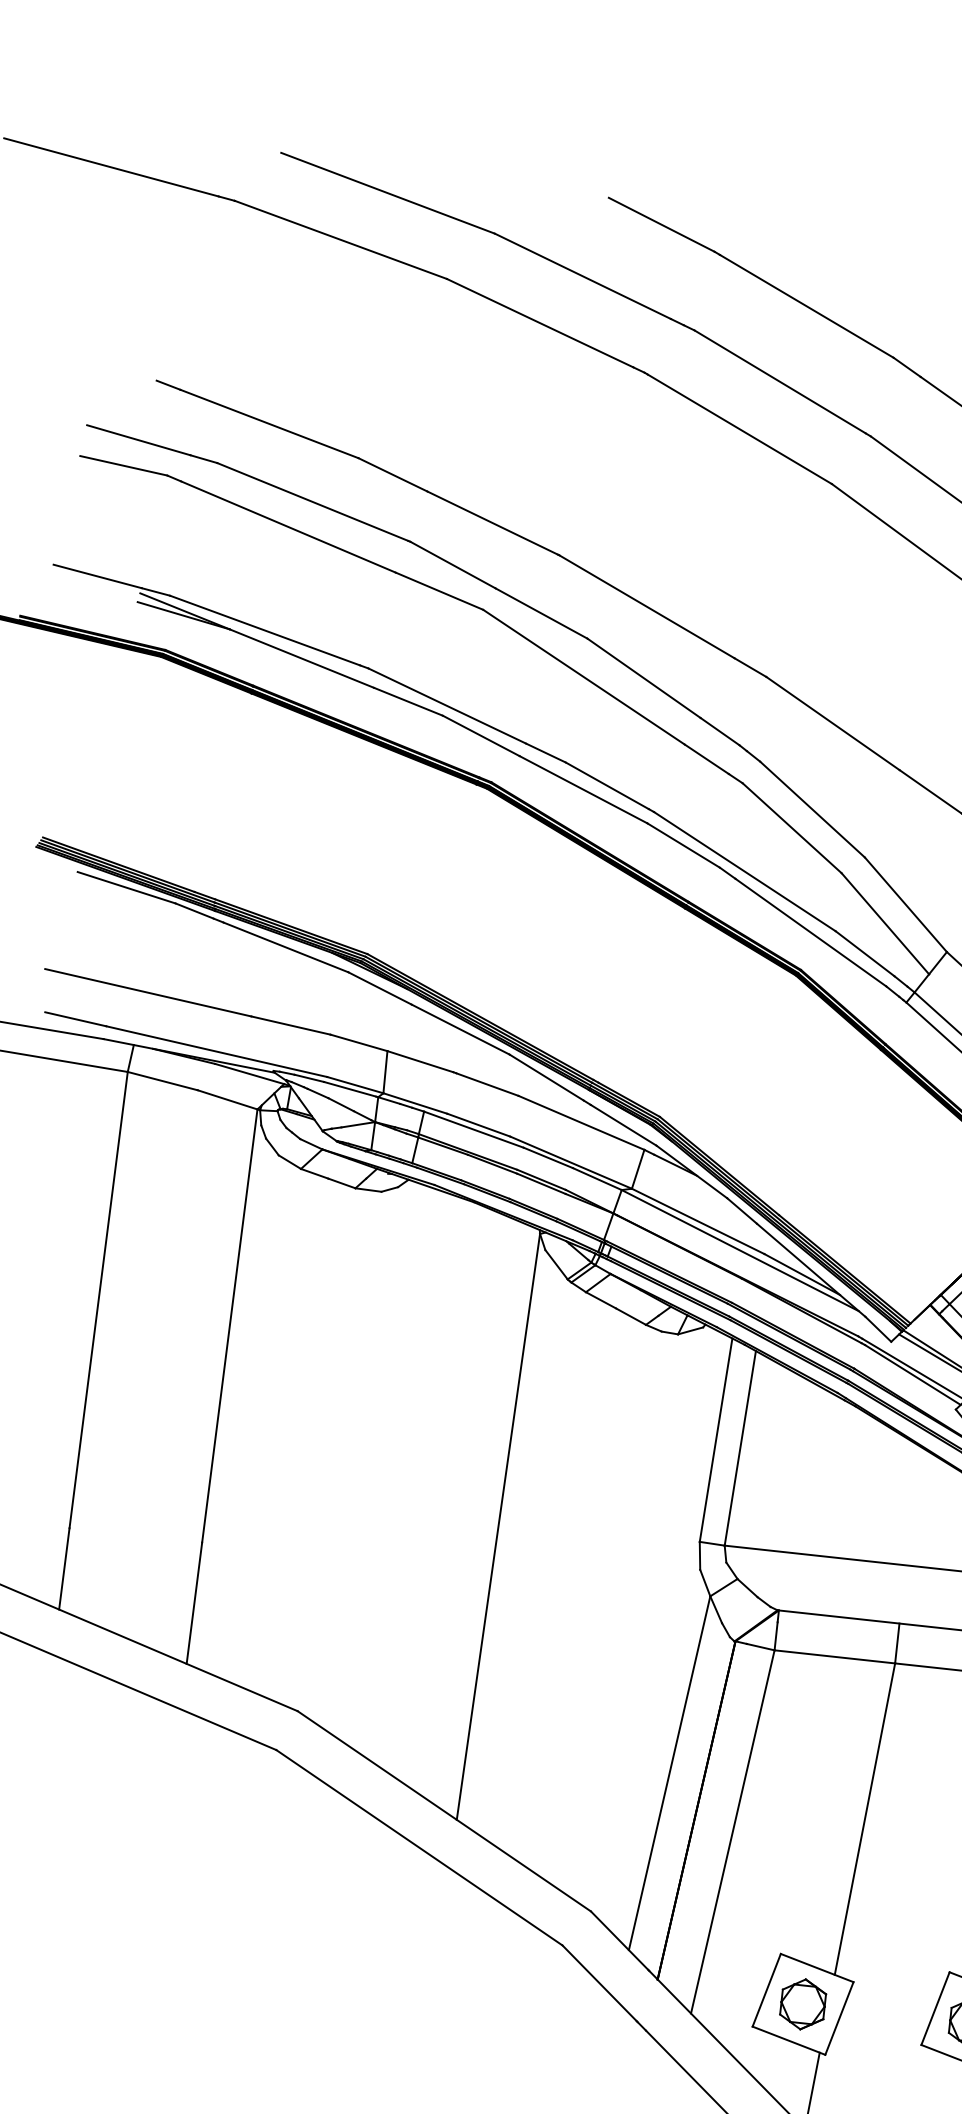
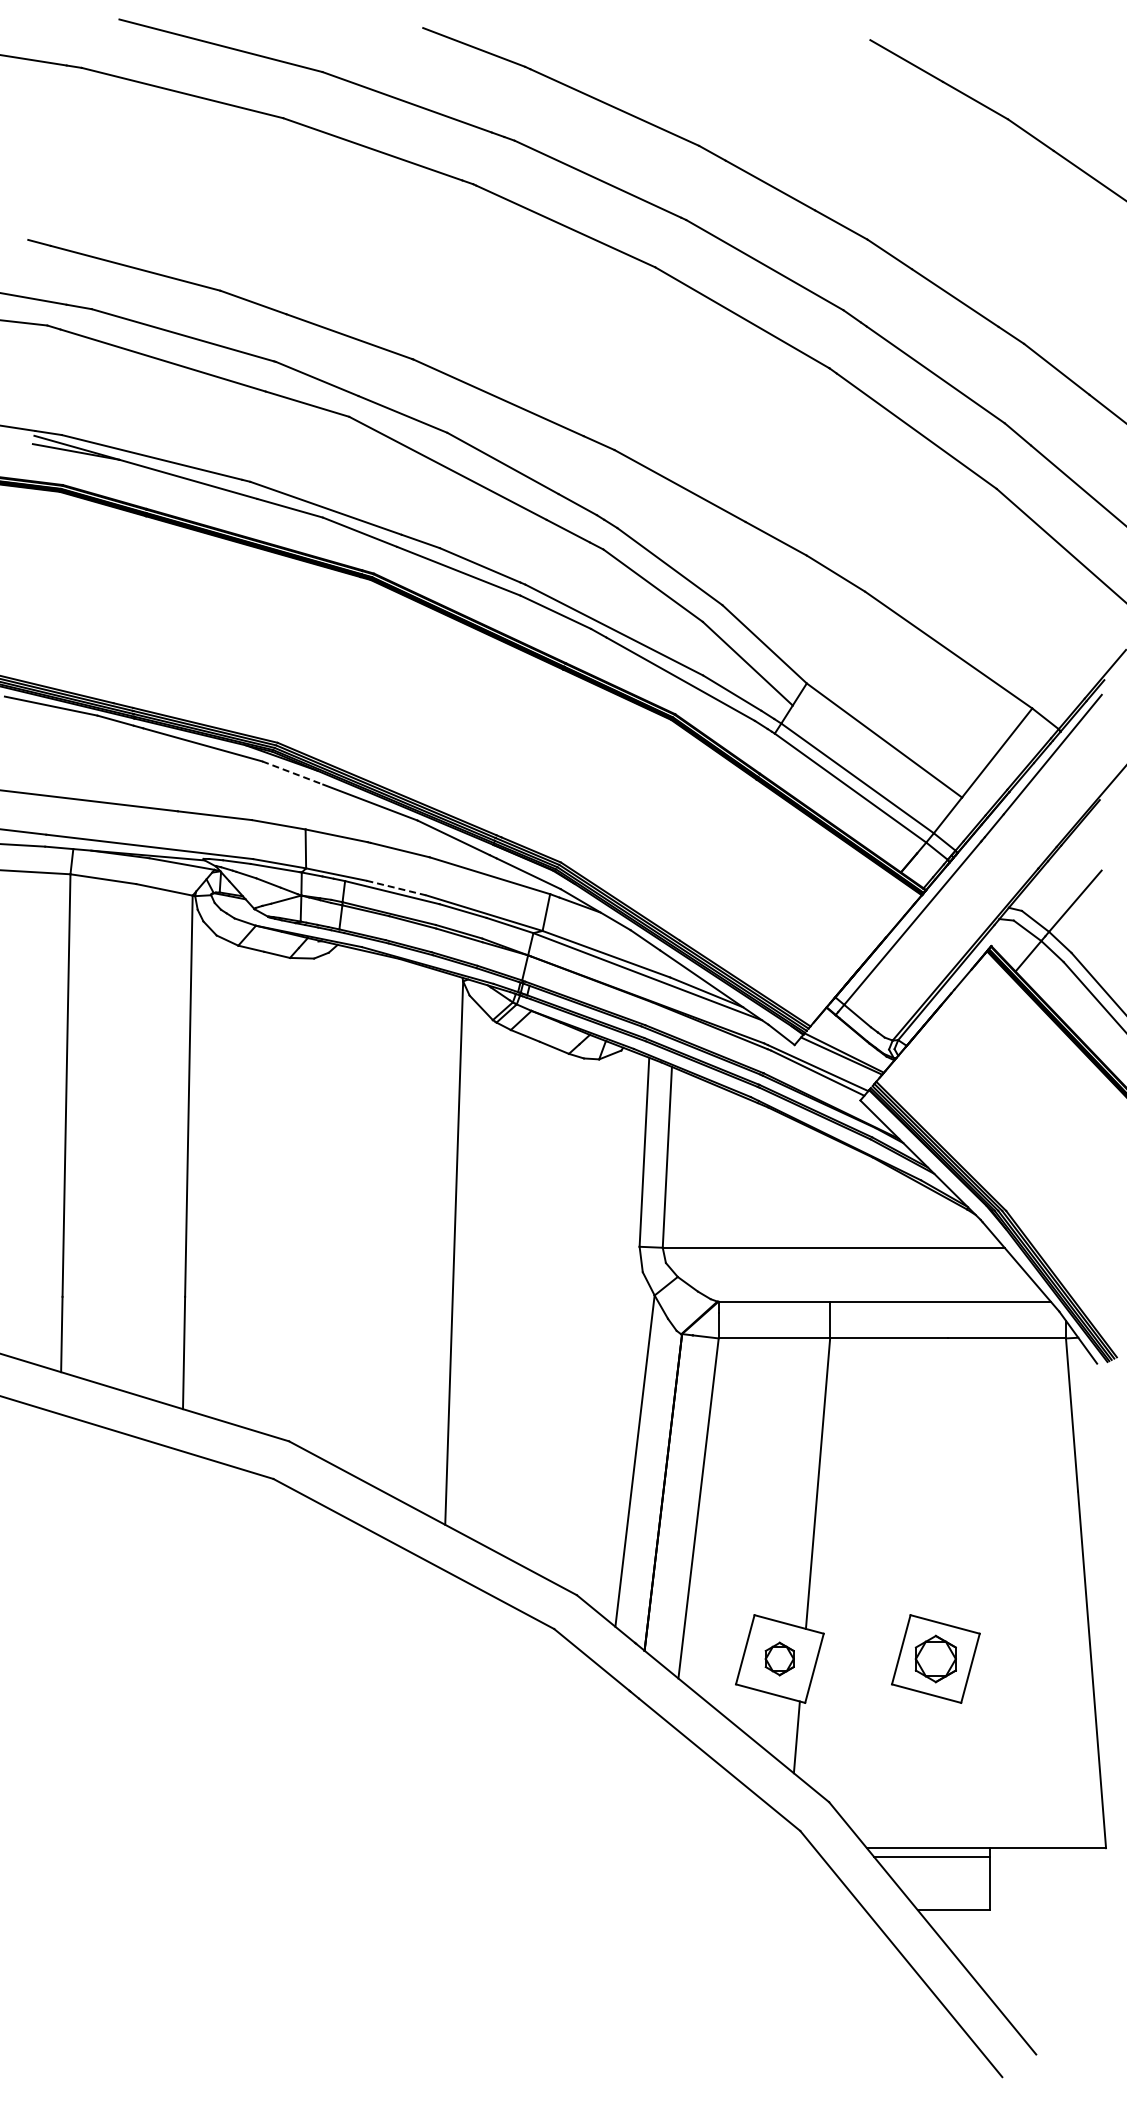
line: (379, 987) -> (292, 772), solid -> dashed
line: (478, 1125) -> (396, 888), solid -> dashed
part: (802, 2003) -> (779, 1658), size x0.7

